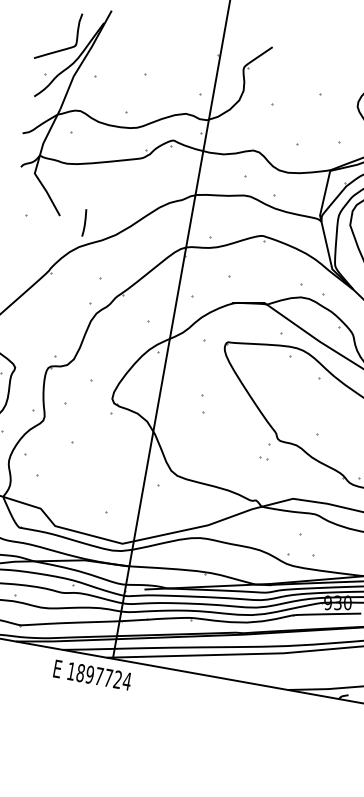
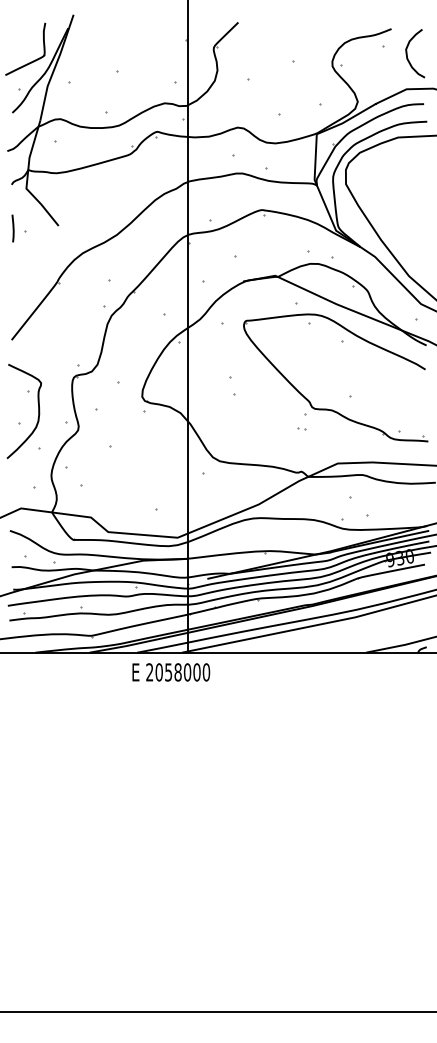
line: (84, 222) -> (12, 228), moved
text: (99, 676) -> (178, 672), 1897724 -> 2058000

